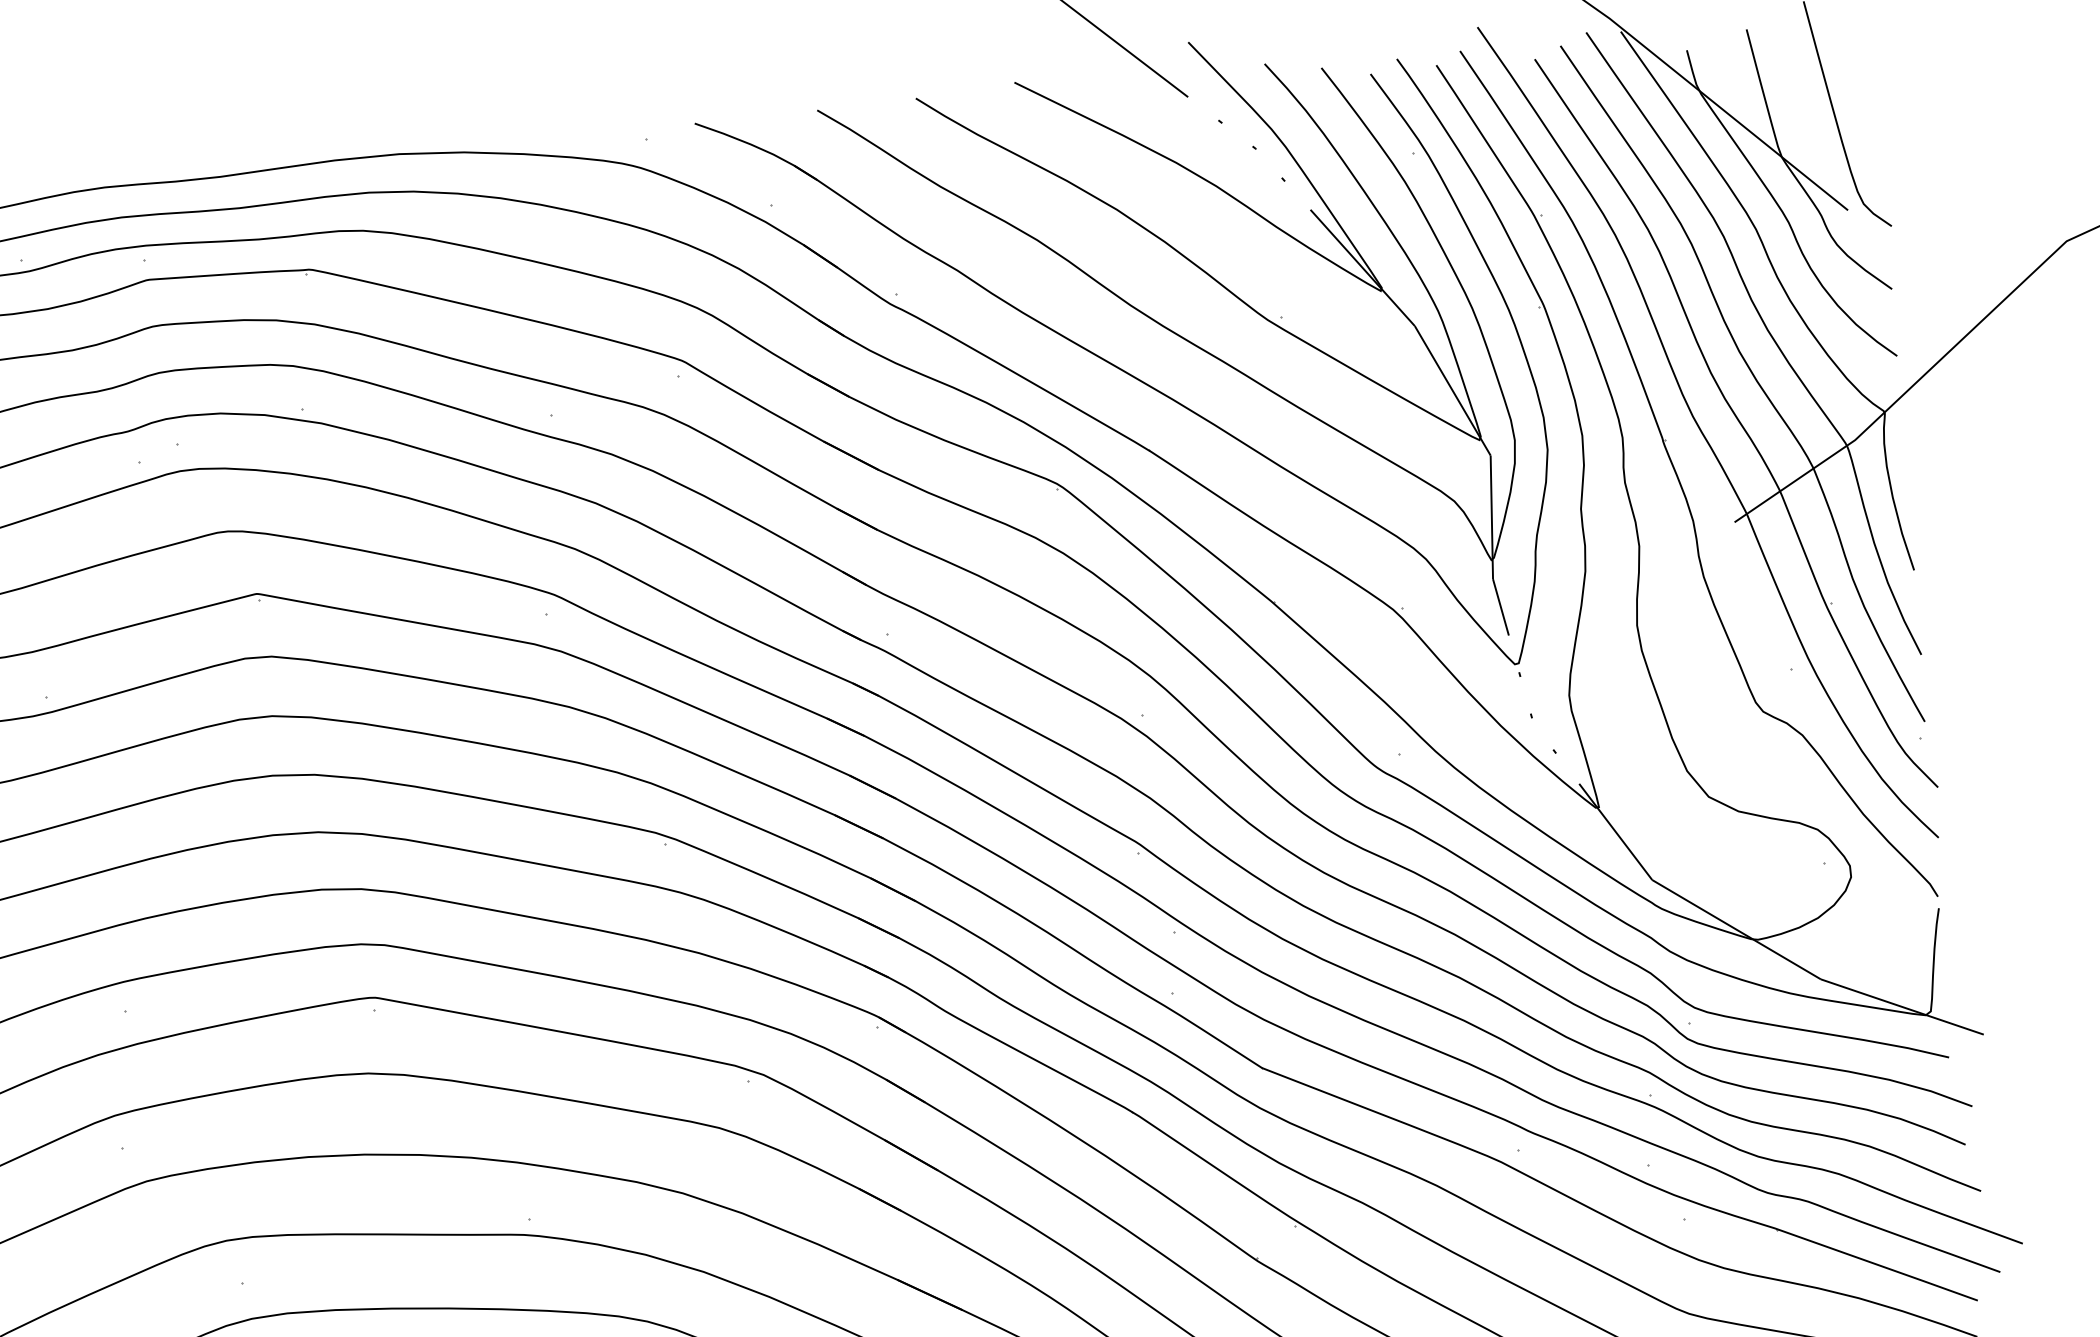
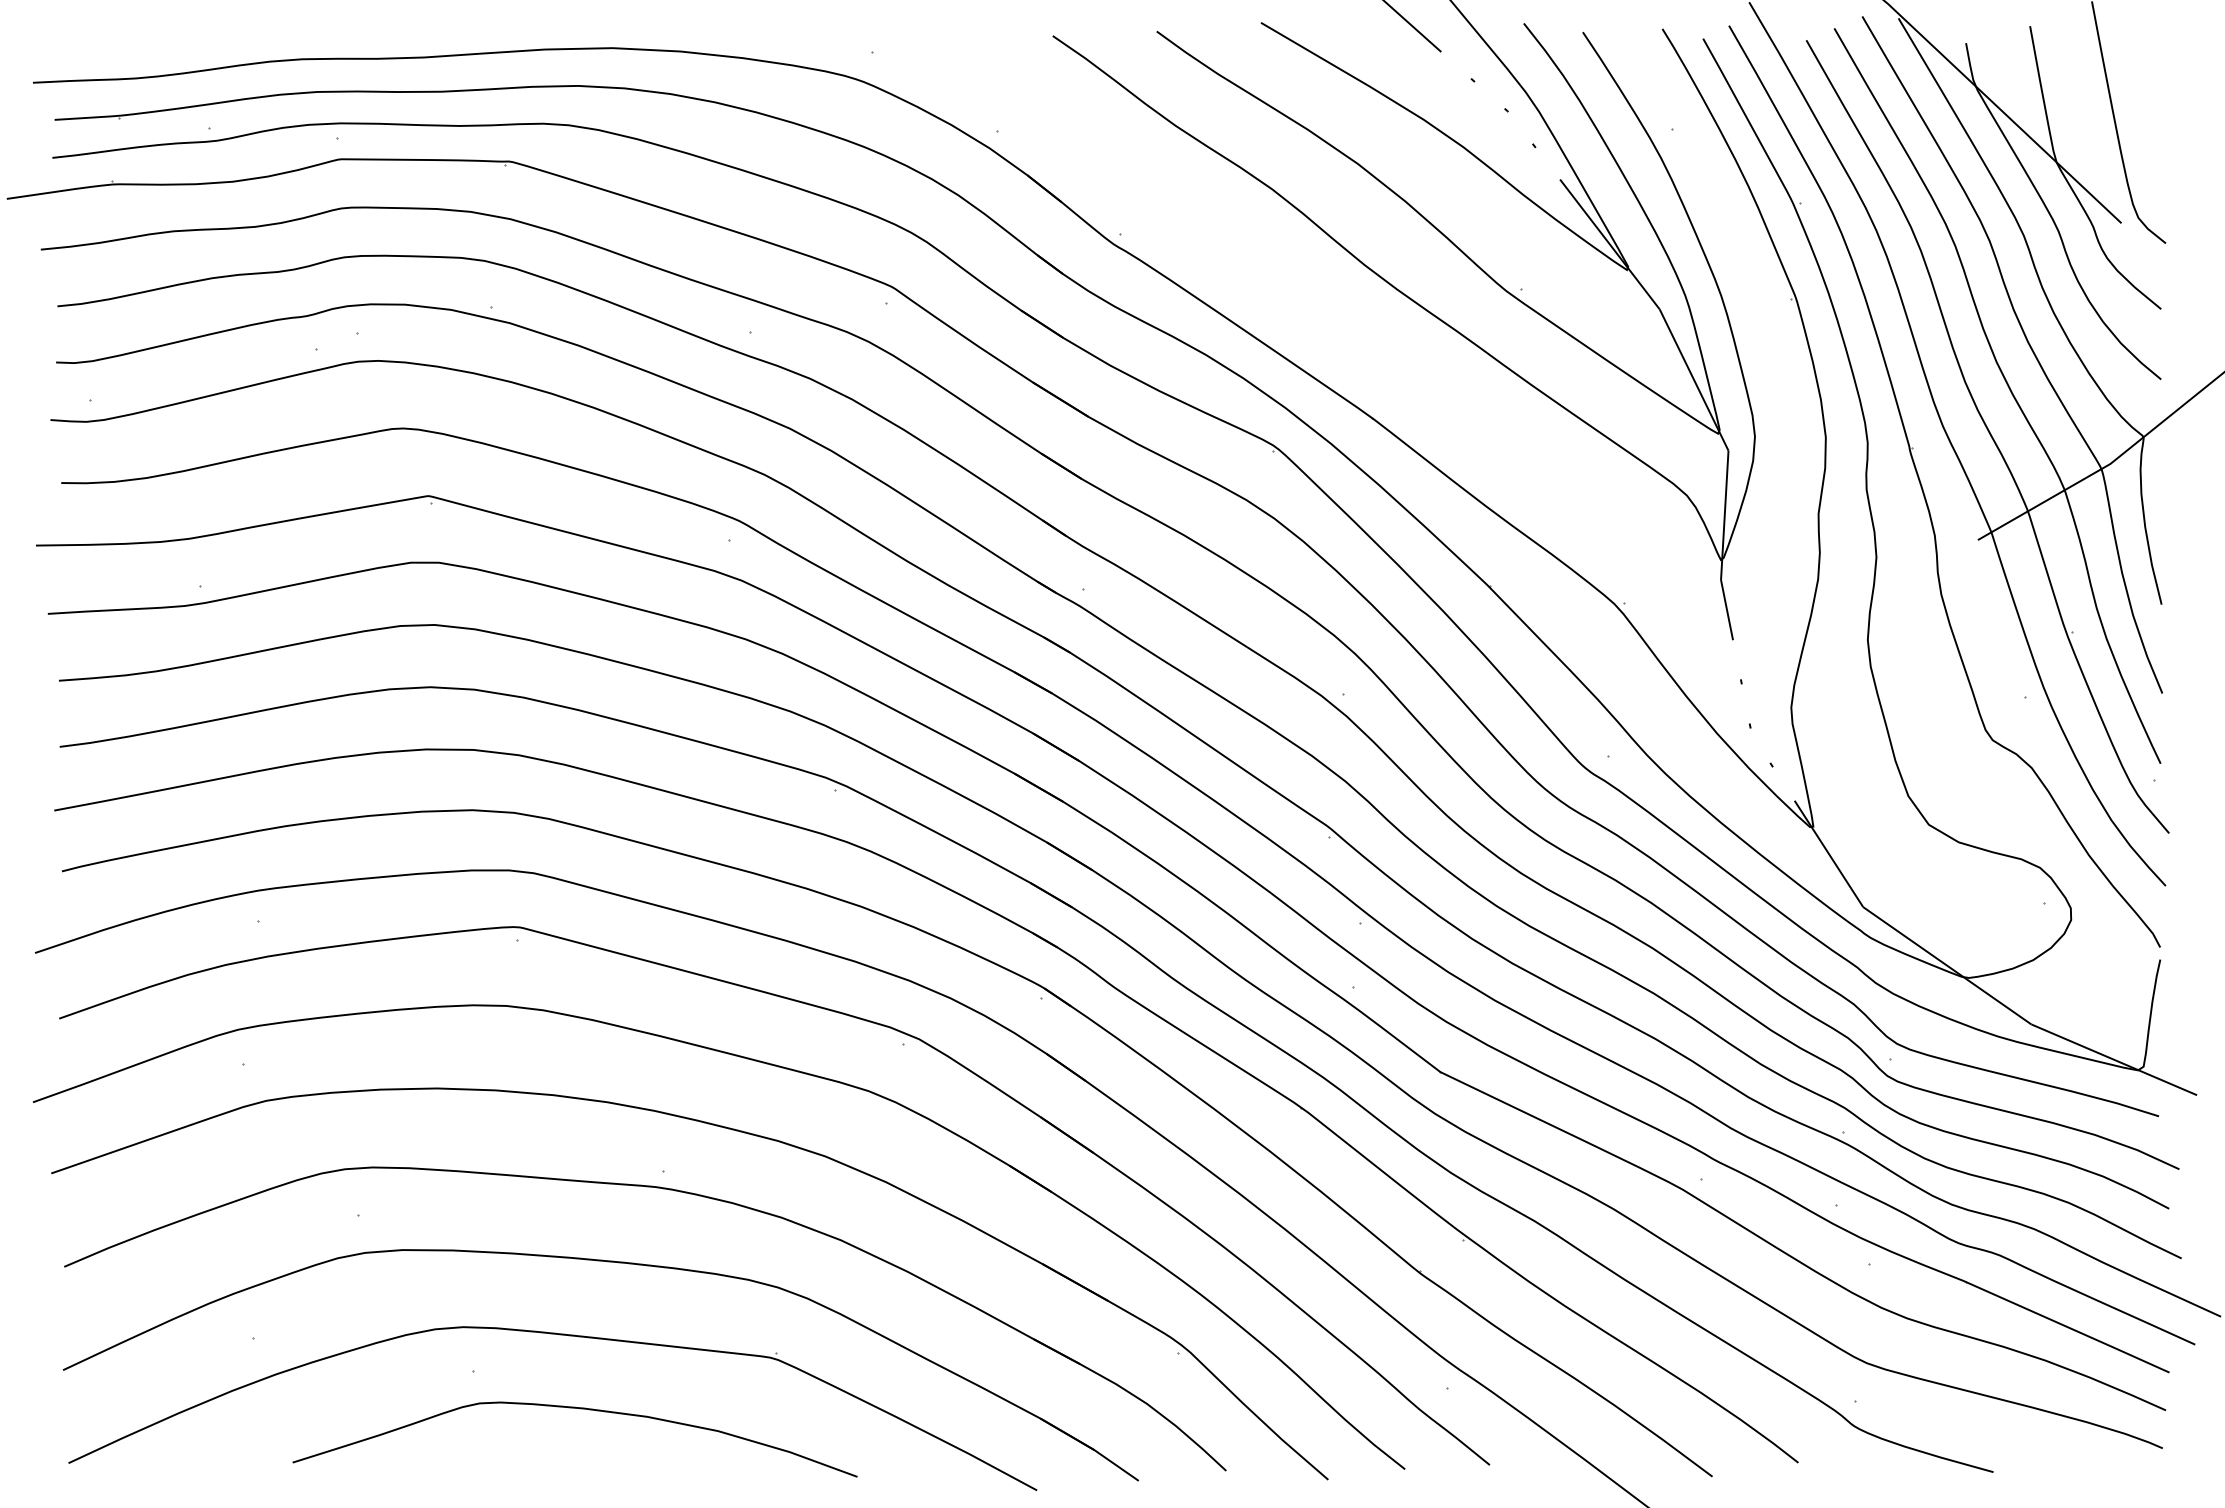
part: (1138, 380) -> (1366, 344), removed

